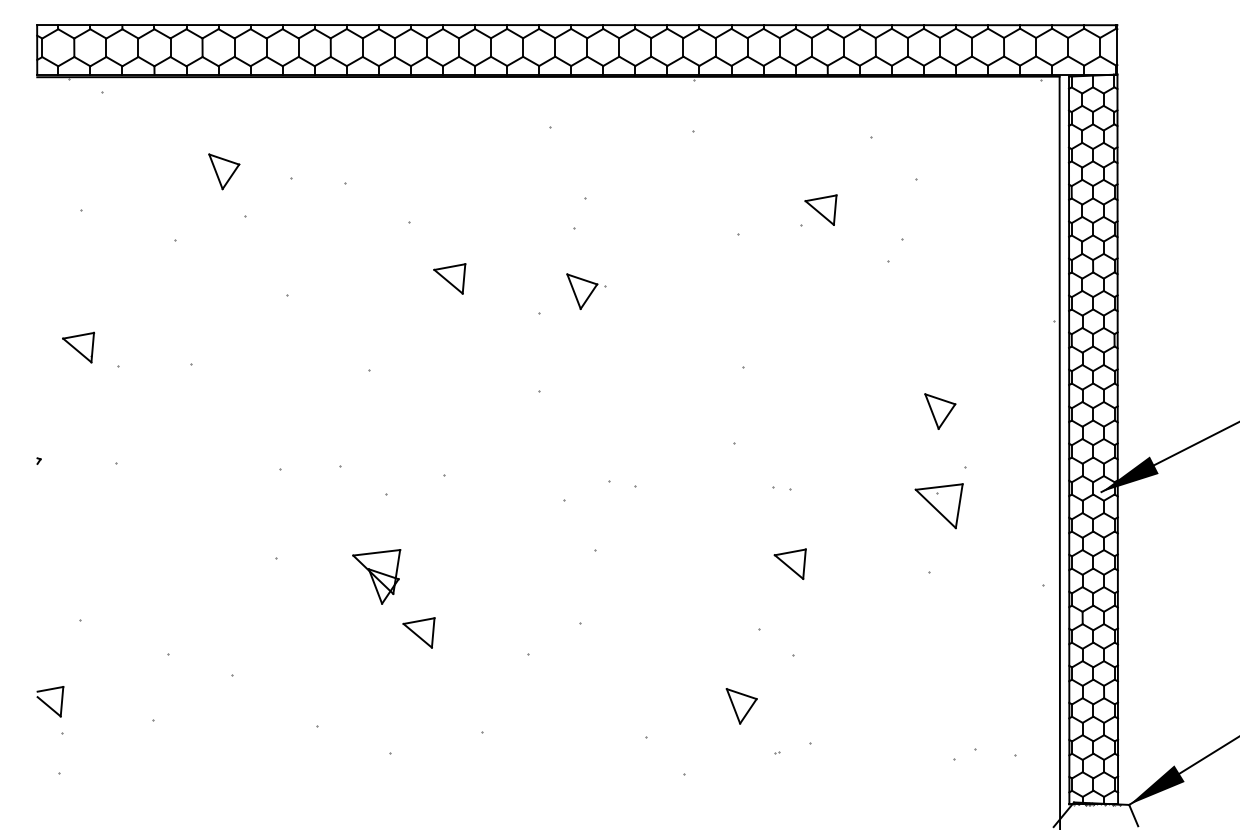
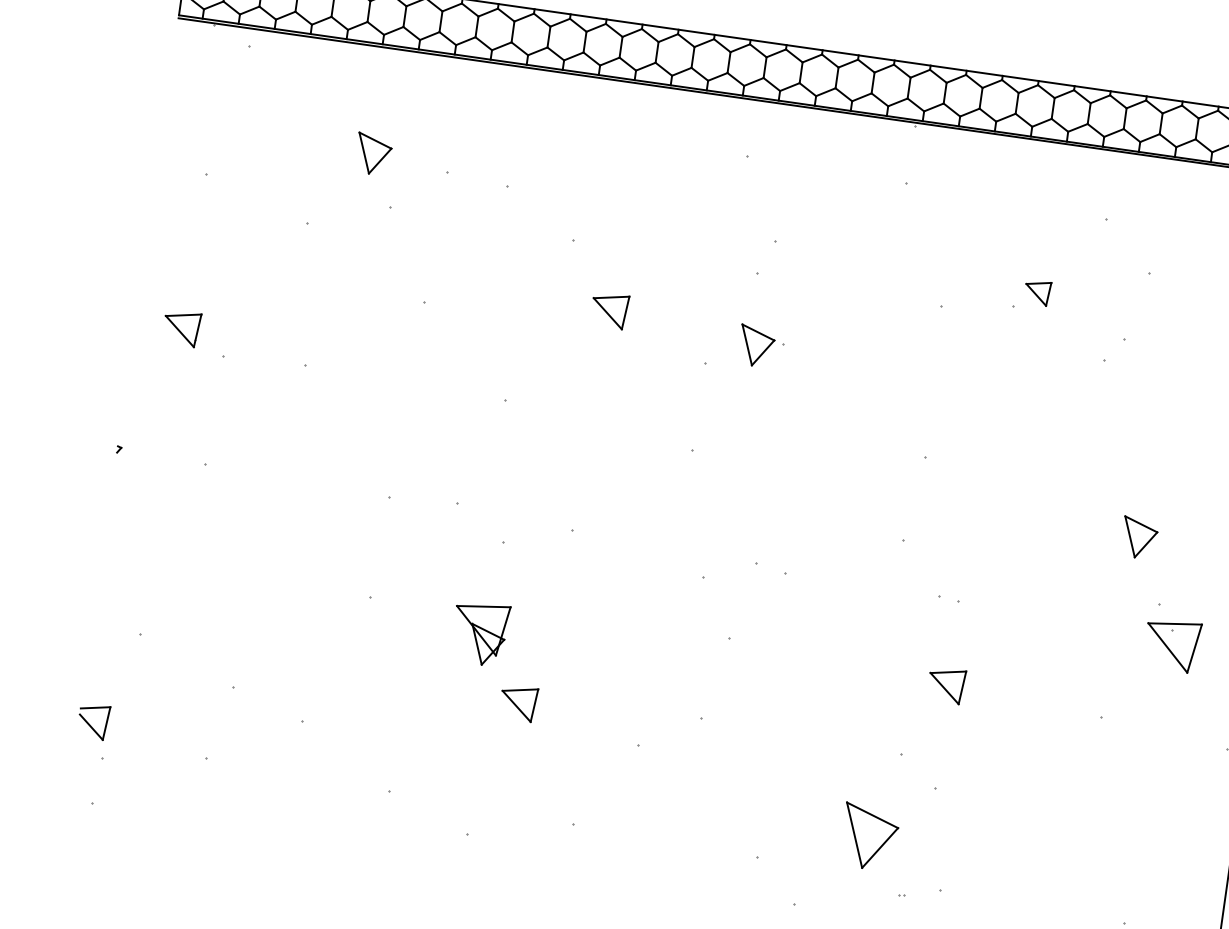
part: (820, 209) -> (1037, 292), size x0.7
part: (938, 506) -> (1171, 645), moved
part: (741, 706) -> (868, 837), size x1.6

